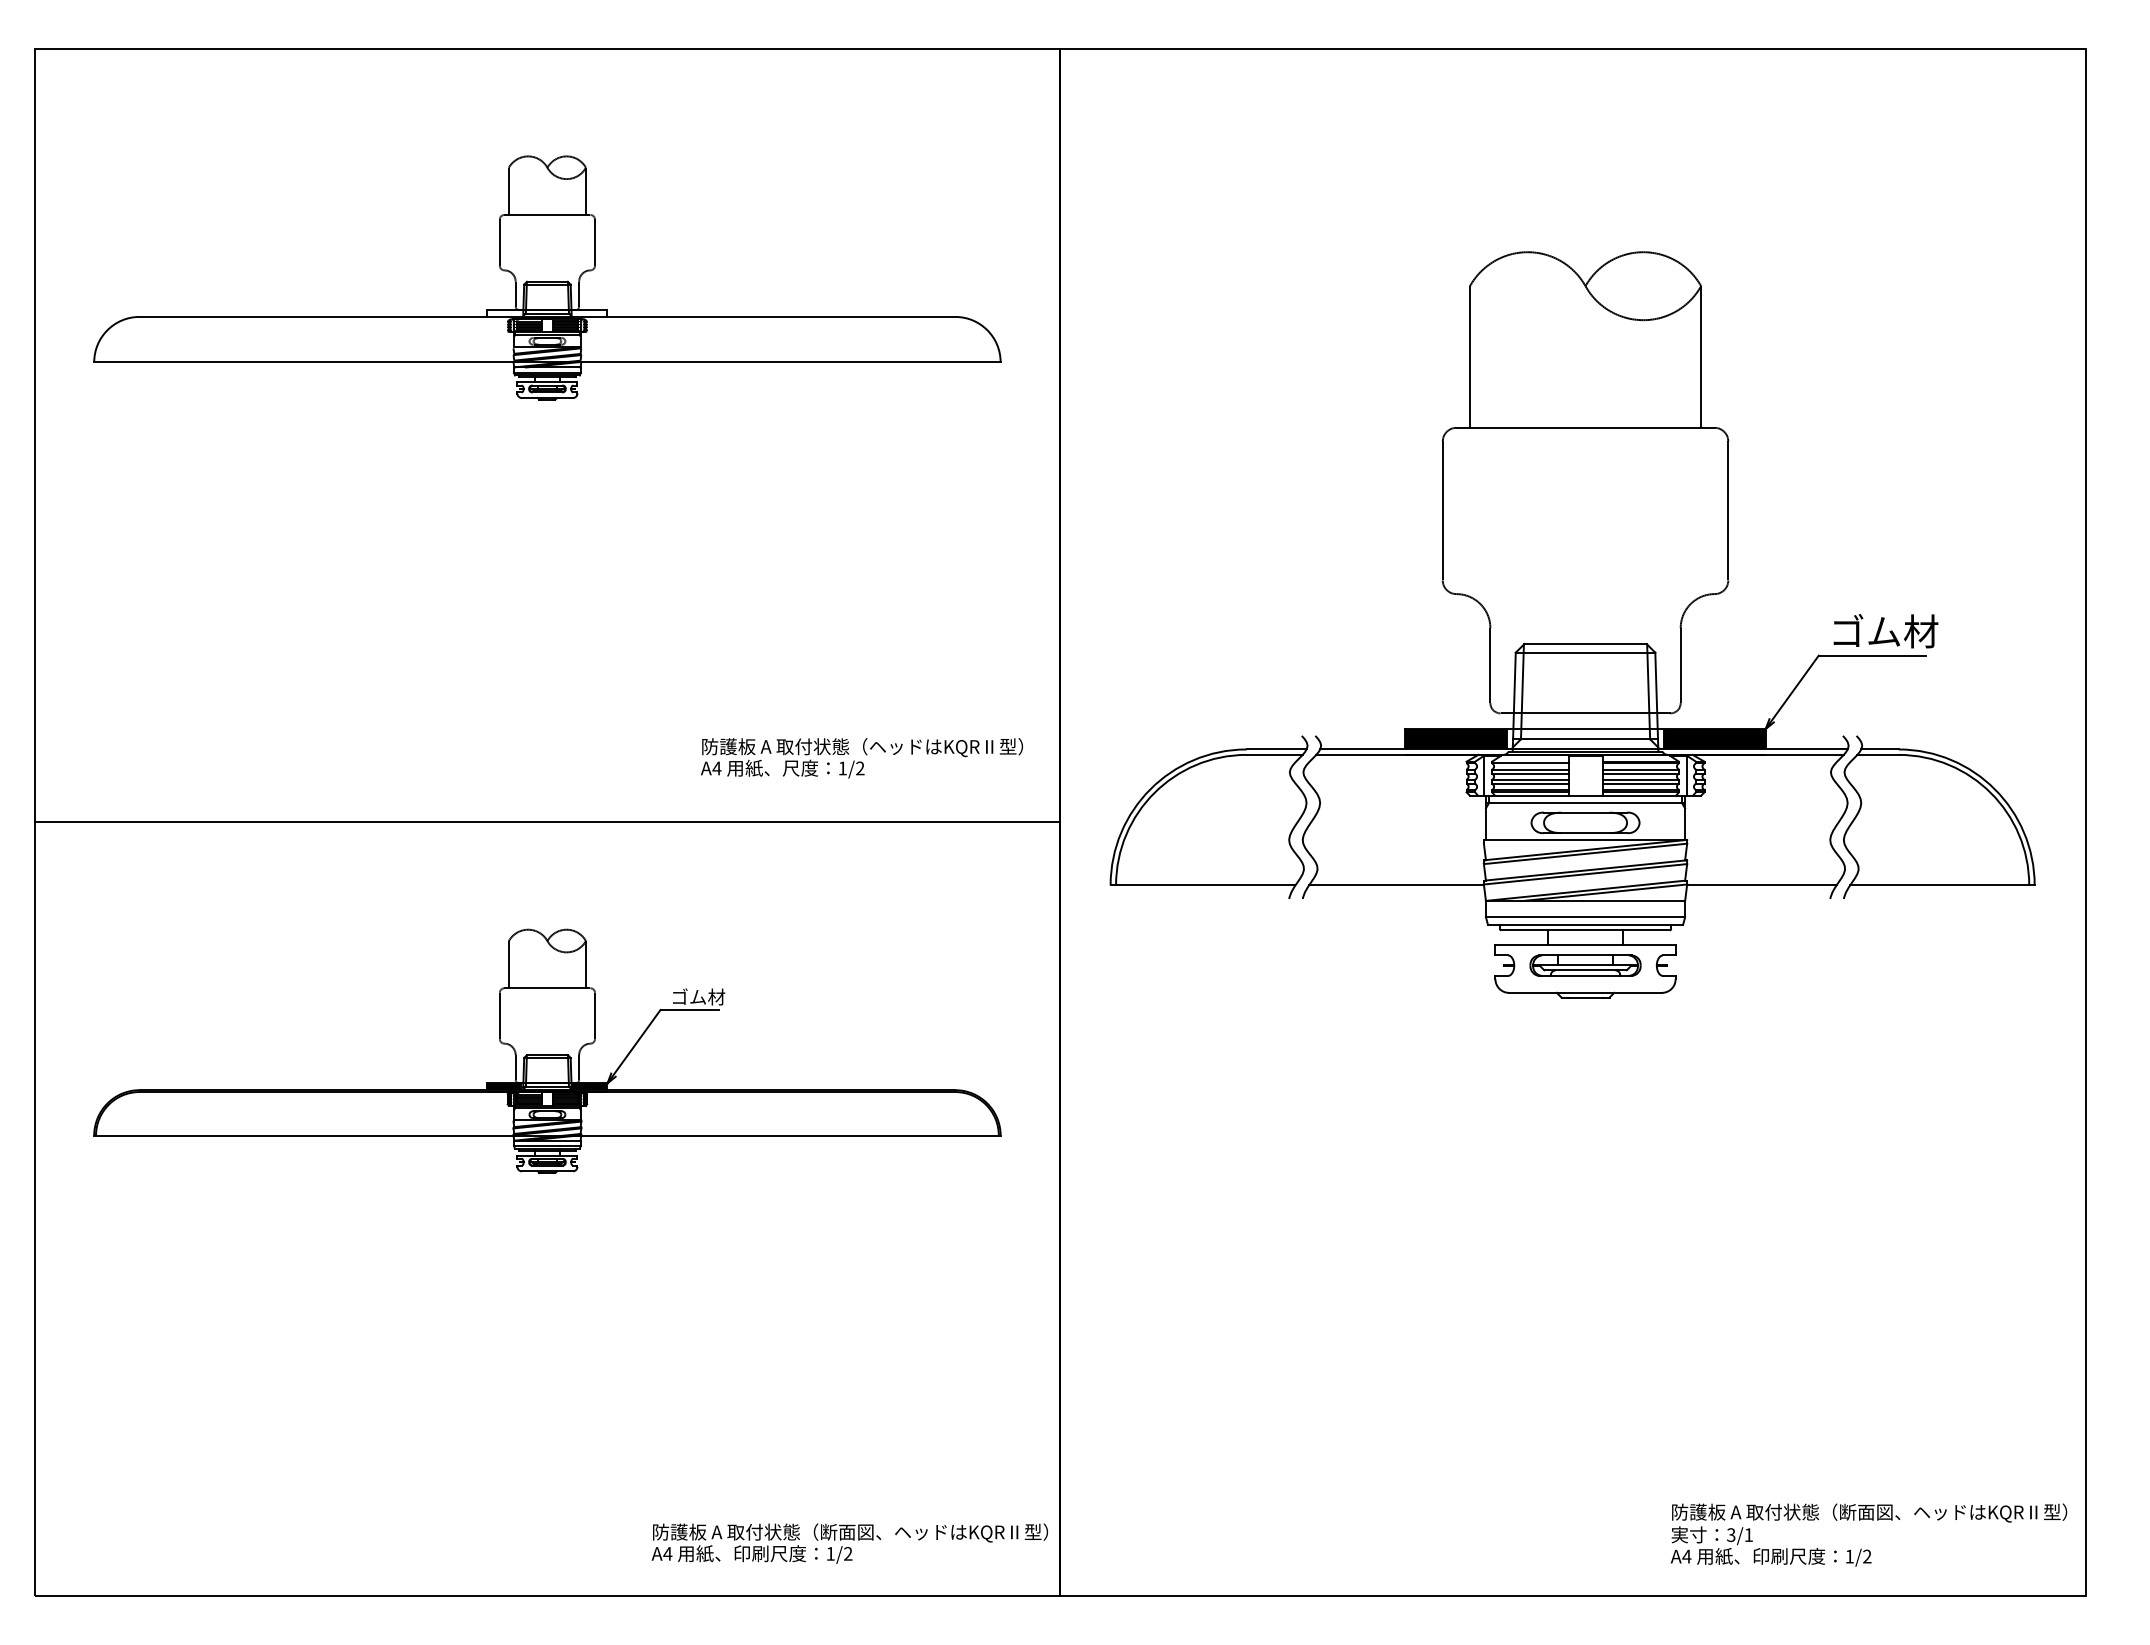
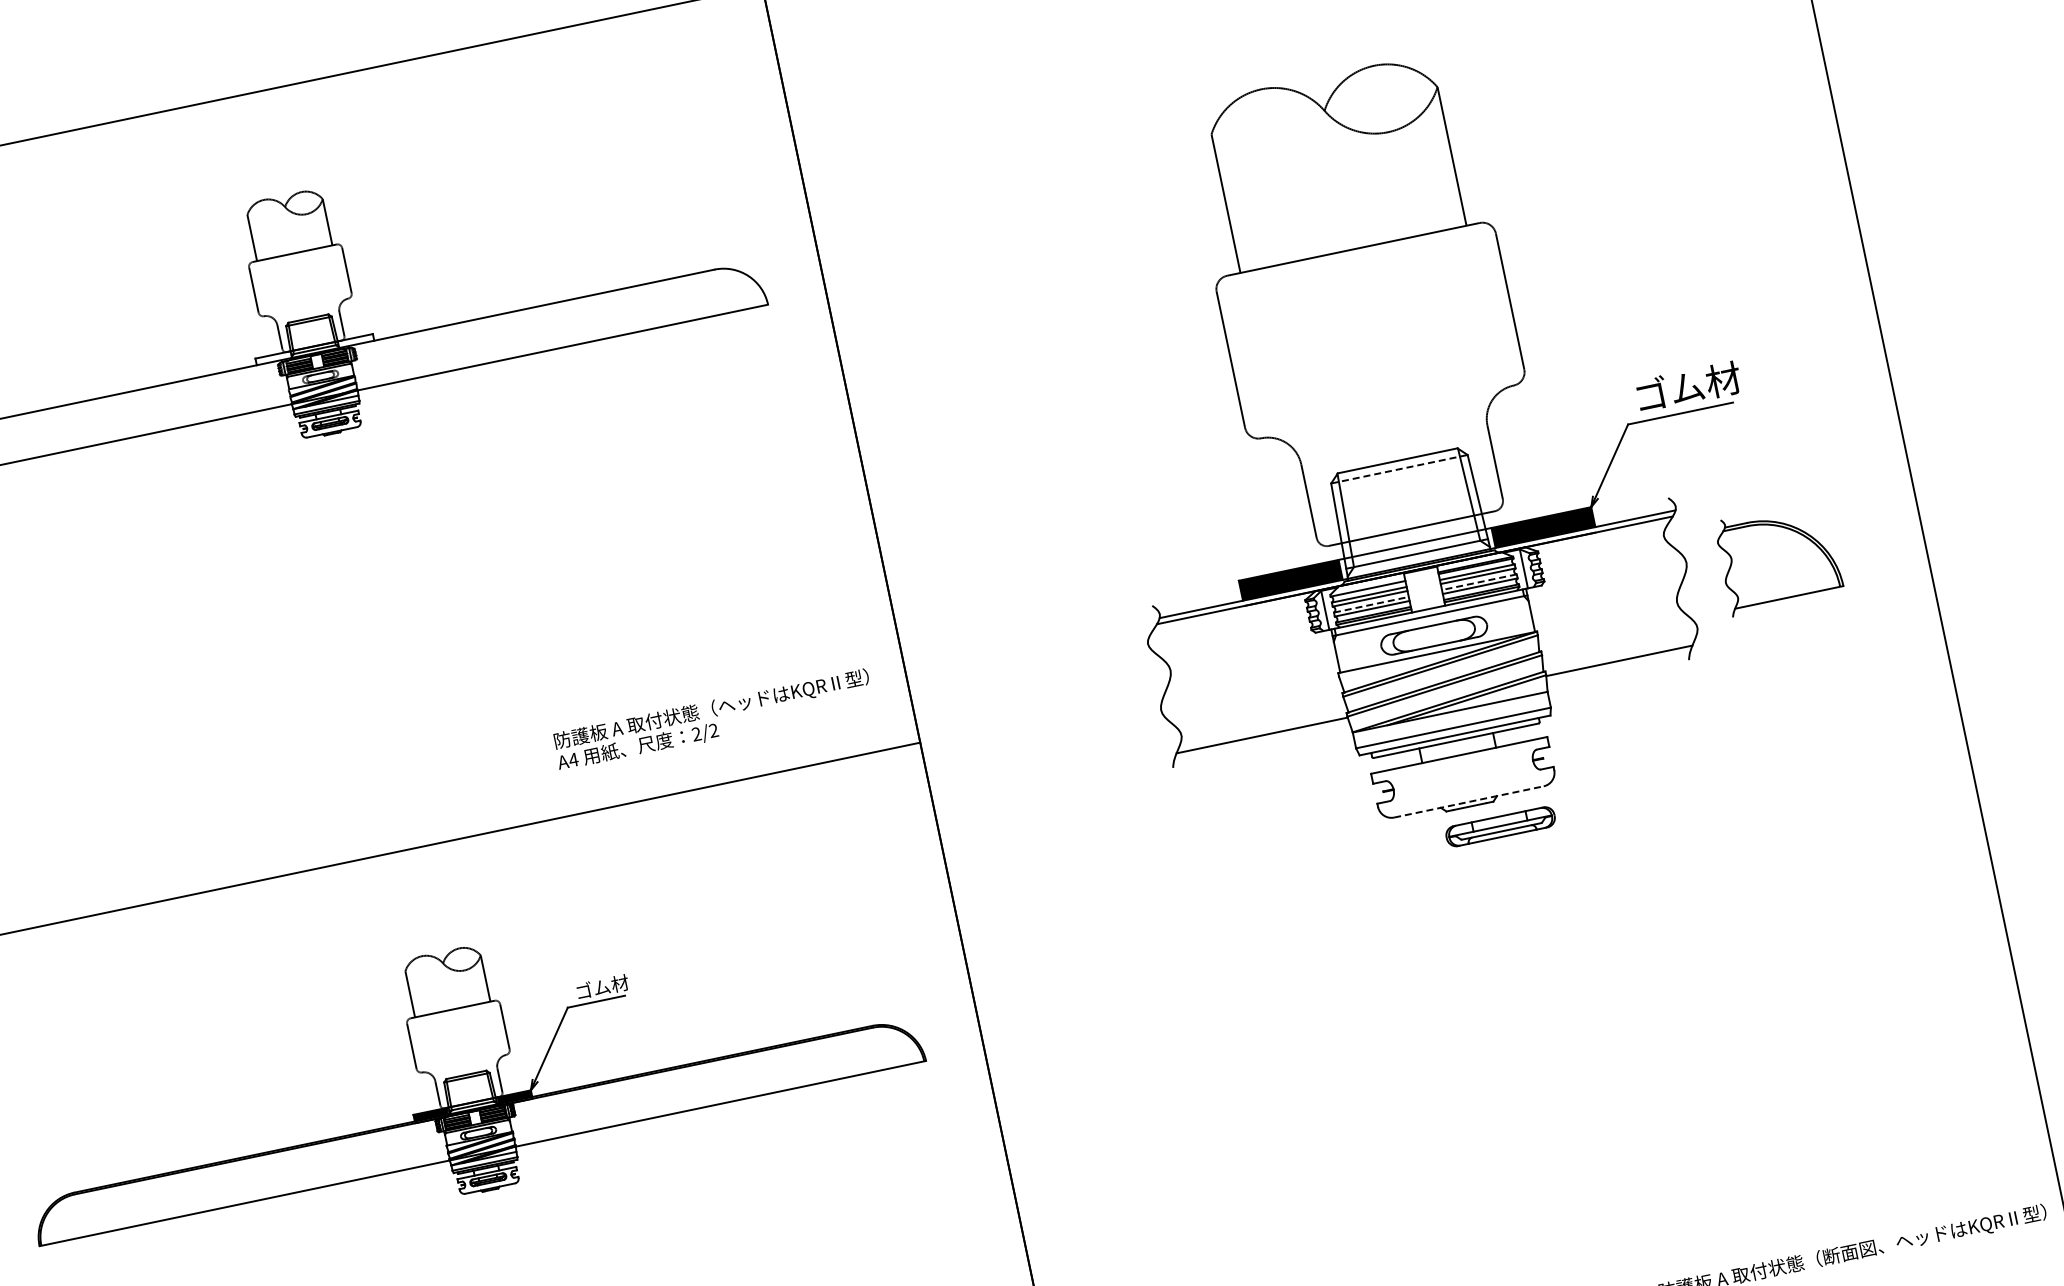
line: (1585, 652) -> (1399, 469), solid -> dashed
text: (842, 768) -> (696, 734), 1/2 -> 2/2
line: (1530, 779) -> (1371, 604), solid -> dashed
line: (1640, 779) -> (1479, 582), solid -> dashed
part: (1208, 816) -> (1064, 706), removed
part: (1939, 816) -> (1779, 557), size x0.6
part: (1585, 965) -> (1500, 826), moved
line: (1586, 992) -> (1469, 801), solid -> dashed

